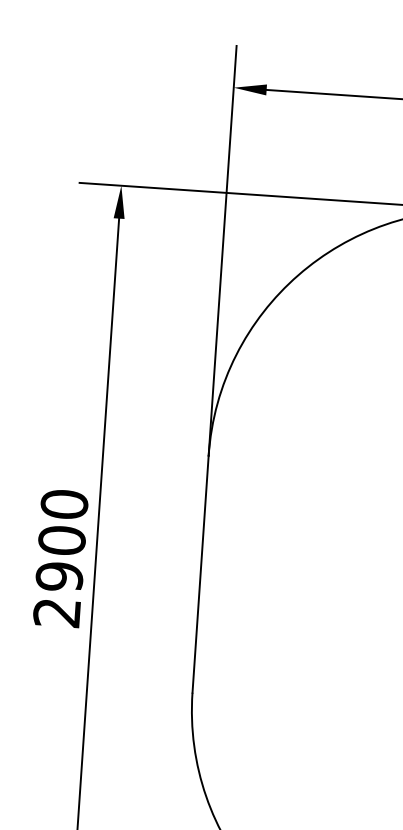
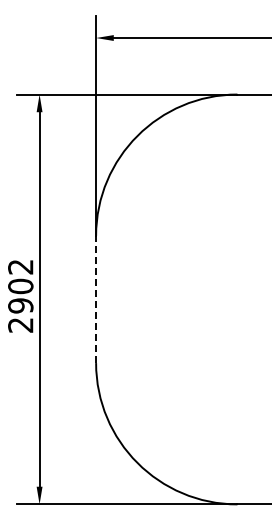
text: (64, 503) -> (20, 266), 2900 -> 2902
line: (201, 574) -> (96, 299), solid -> dashed

